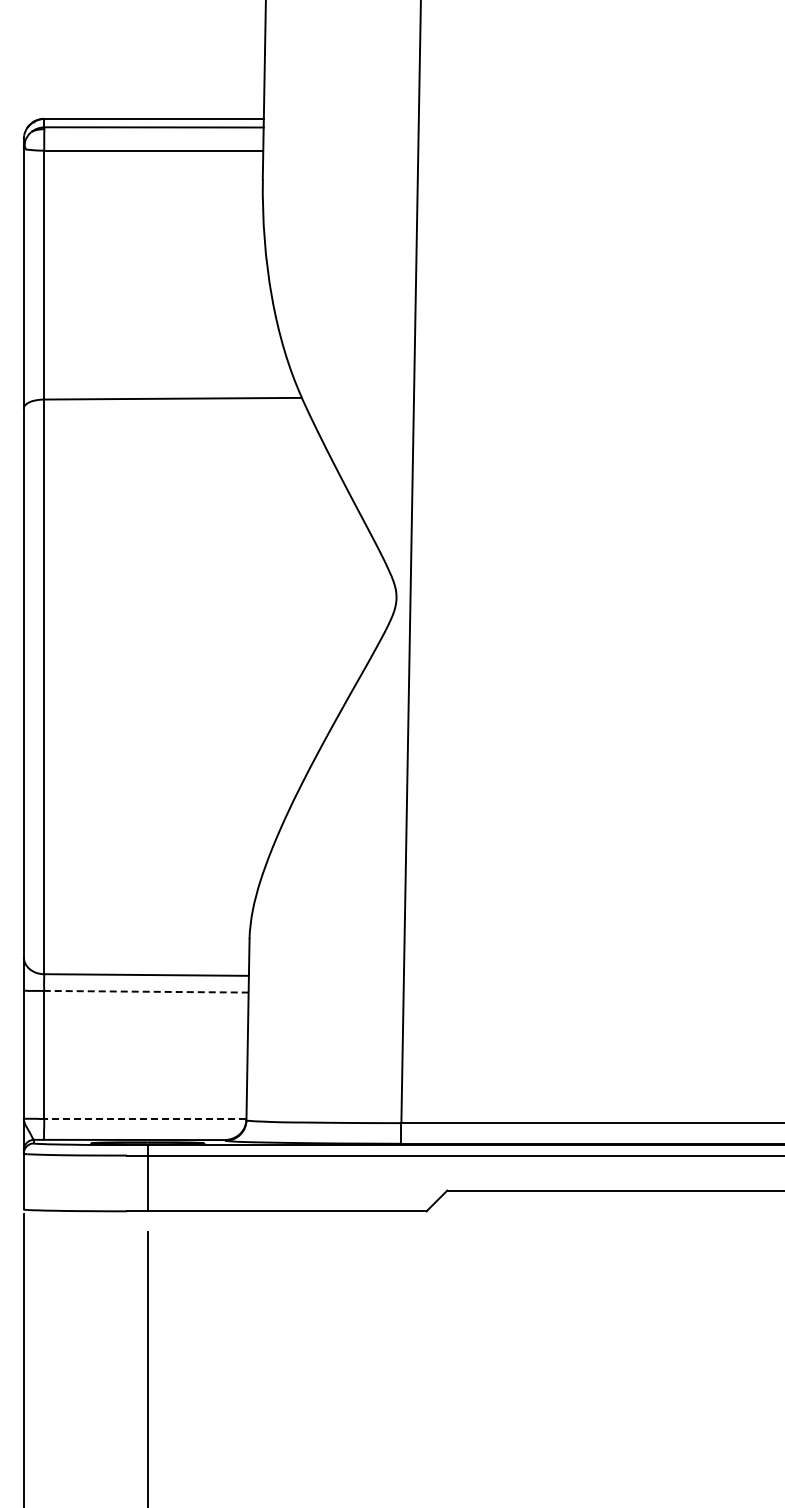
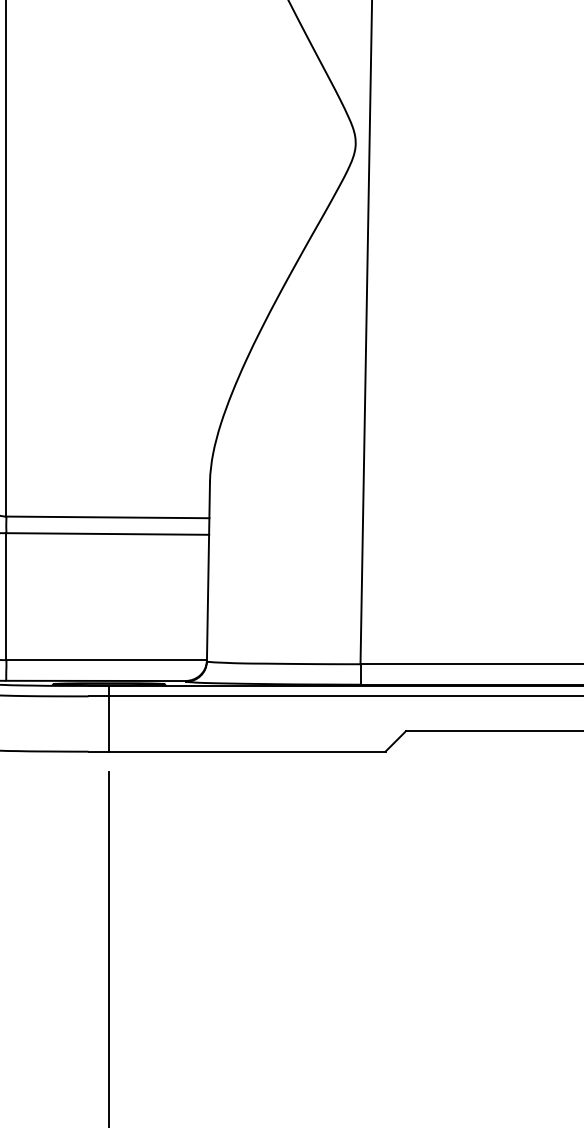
line: (145, 991) -> (106, 533), dashed -> solid
line: (144, 1118) -> (105, 659), dashed -> solid

